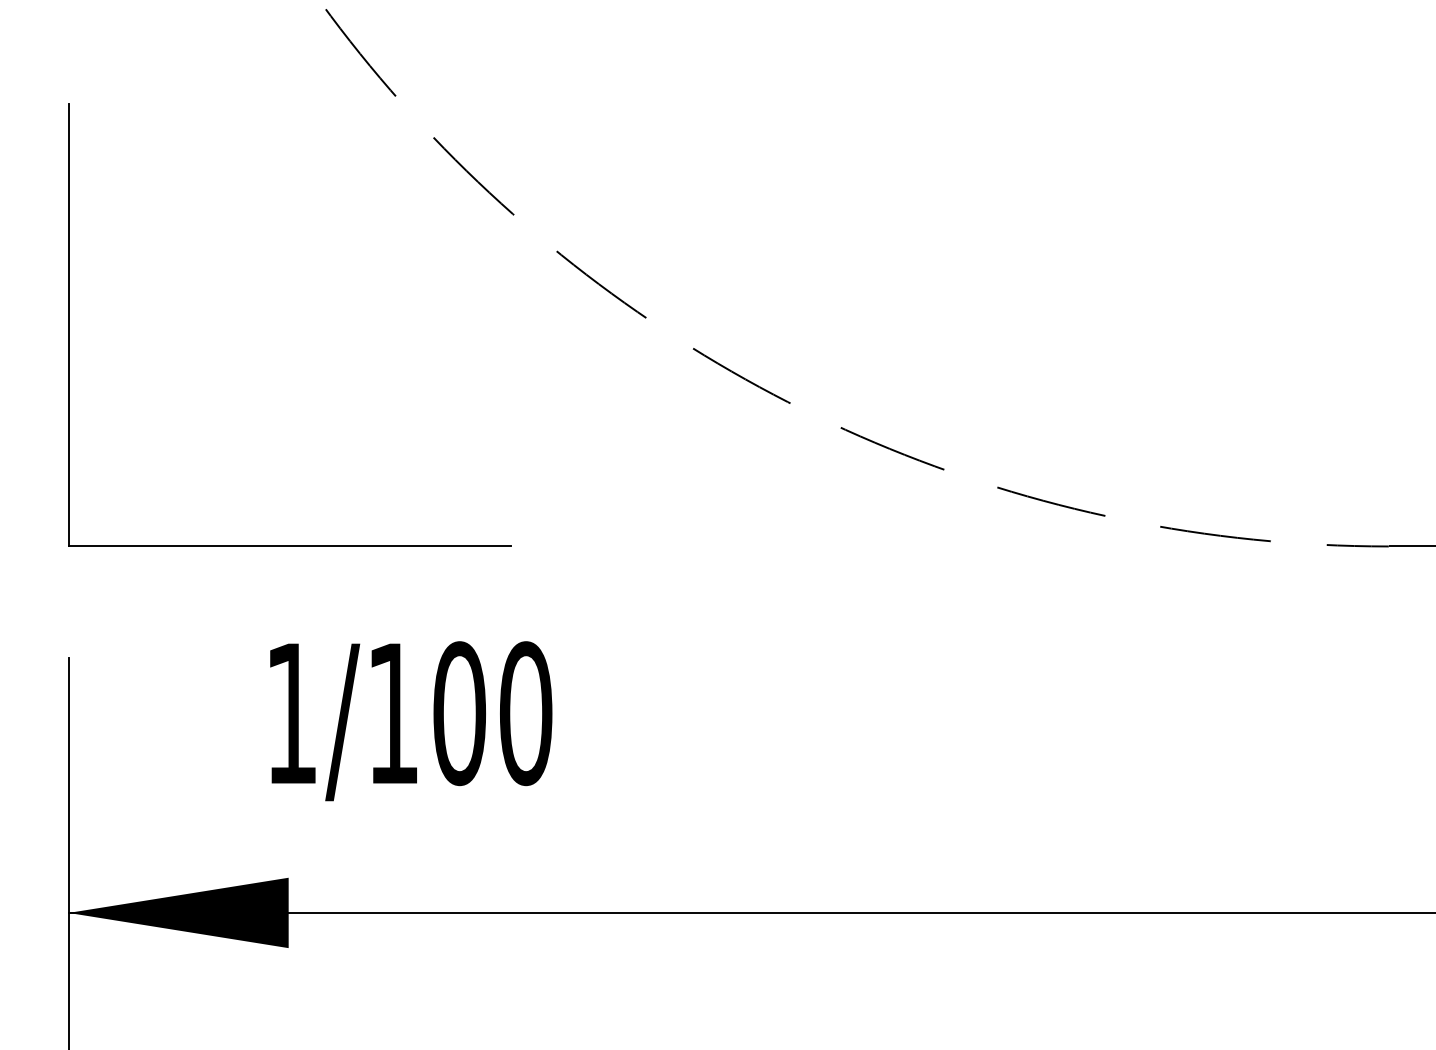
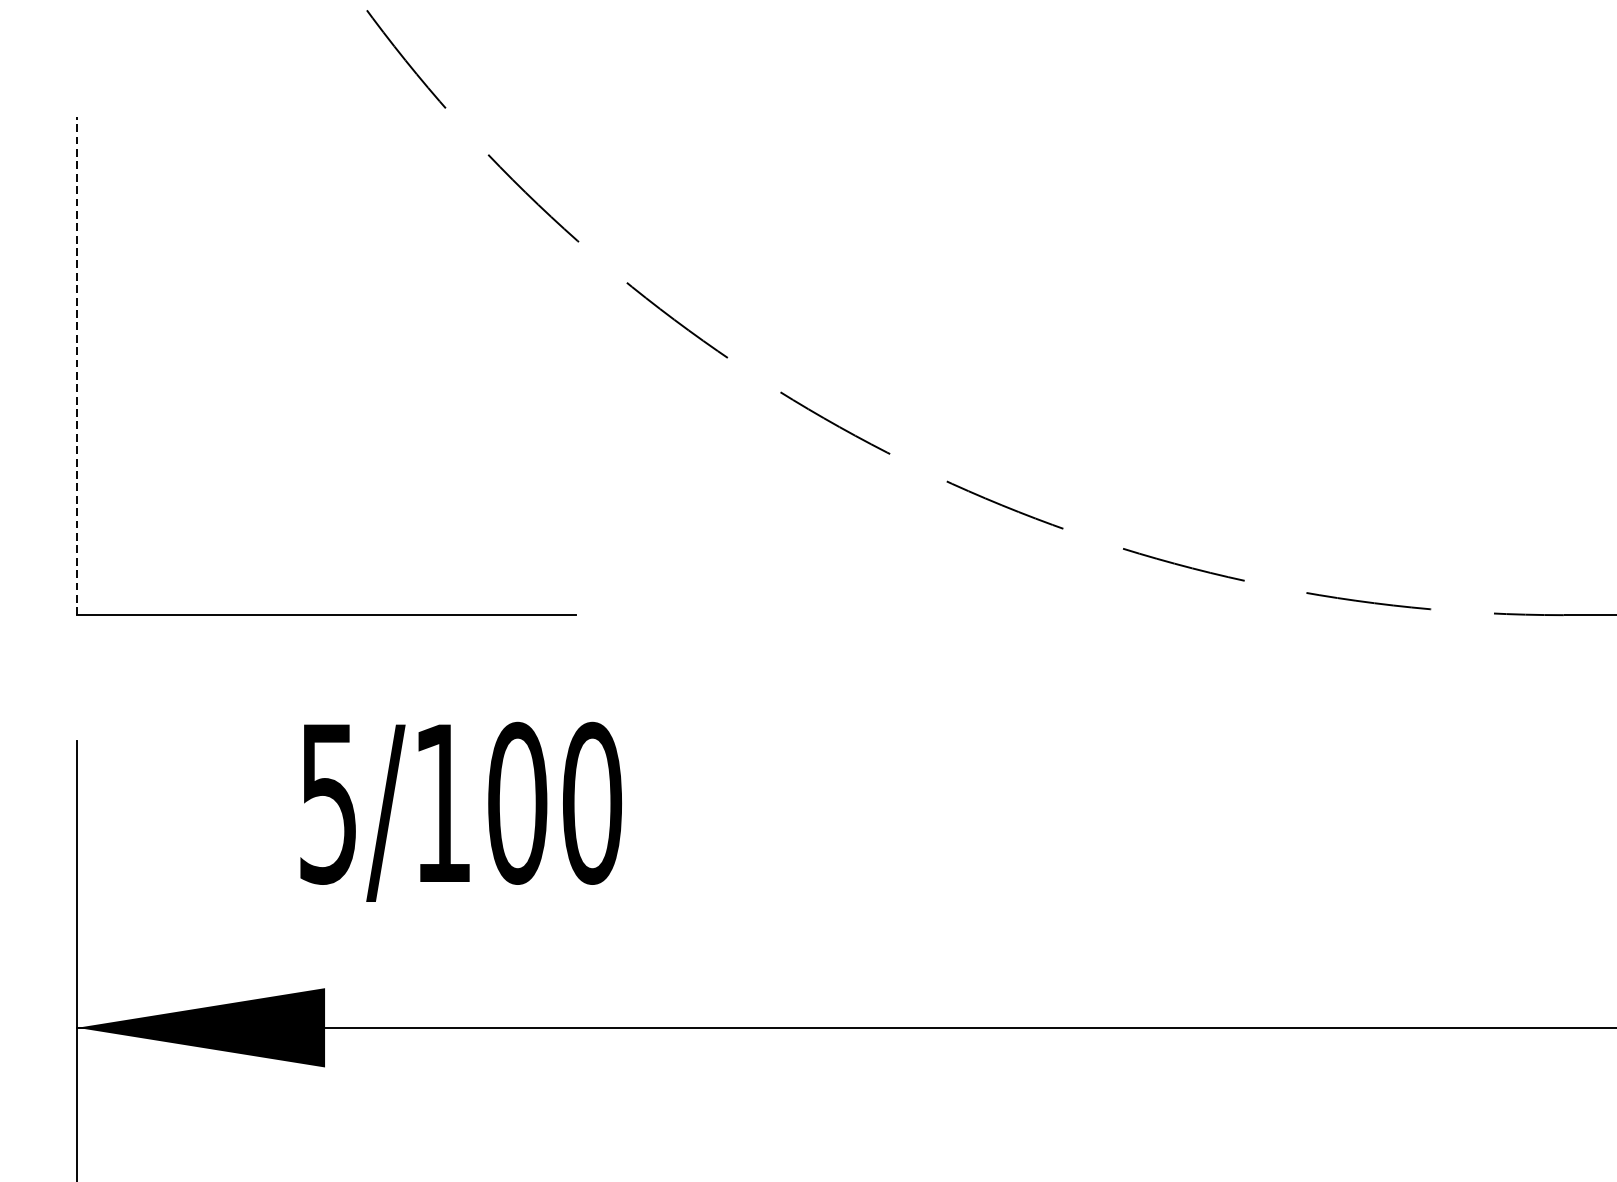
line: (68, 324) -> (77, 365), solid -> dashed
text: (290, 714) -> (327, 804), 1/100 -> 5/100

